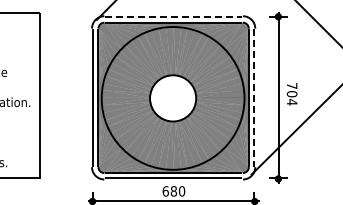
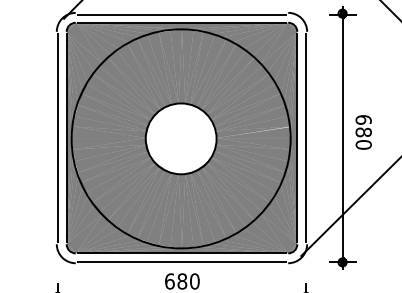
line: (173, 17) -> (181, 14), dashed -> solid
text: (291, 93) -> (362, 131), 704 -> 680
line: (254, 97) -> (305, 137), dashed -> solid

